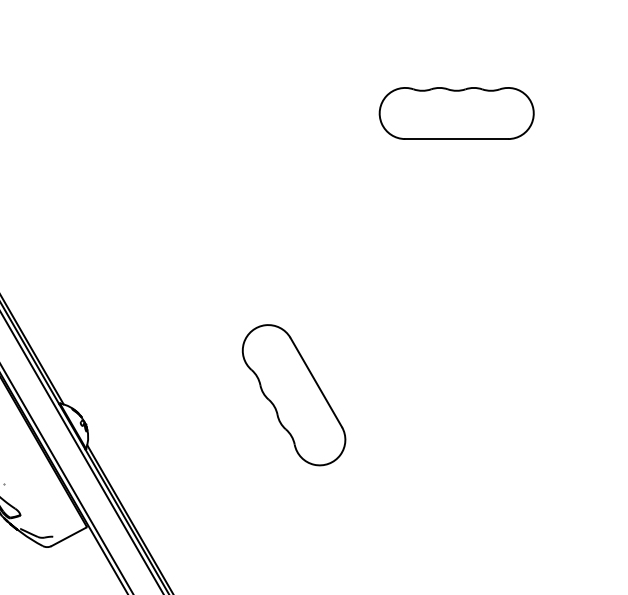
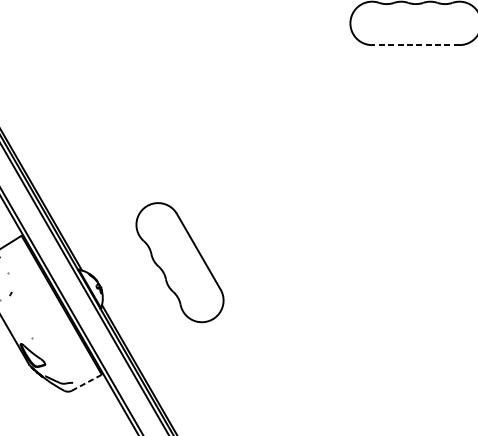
line: (456, 139) -> (415, 45), solid -> dashed
part: (293, 395) -> (179, 262), moved
line: (68, 536) -> (86, 382), solid -> dashed

